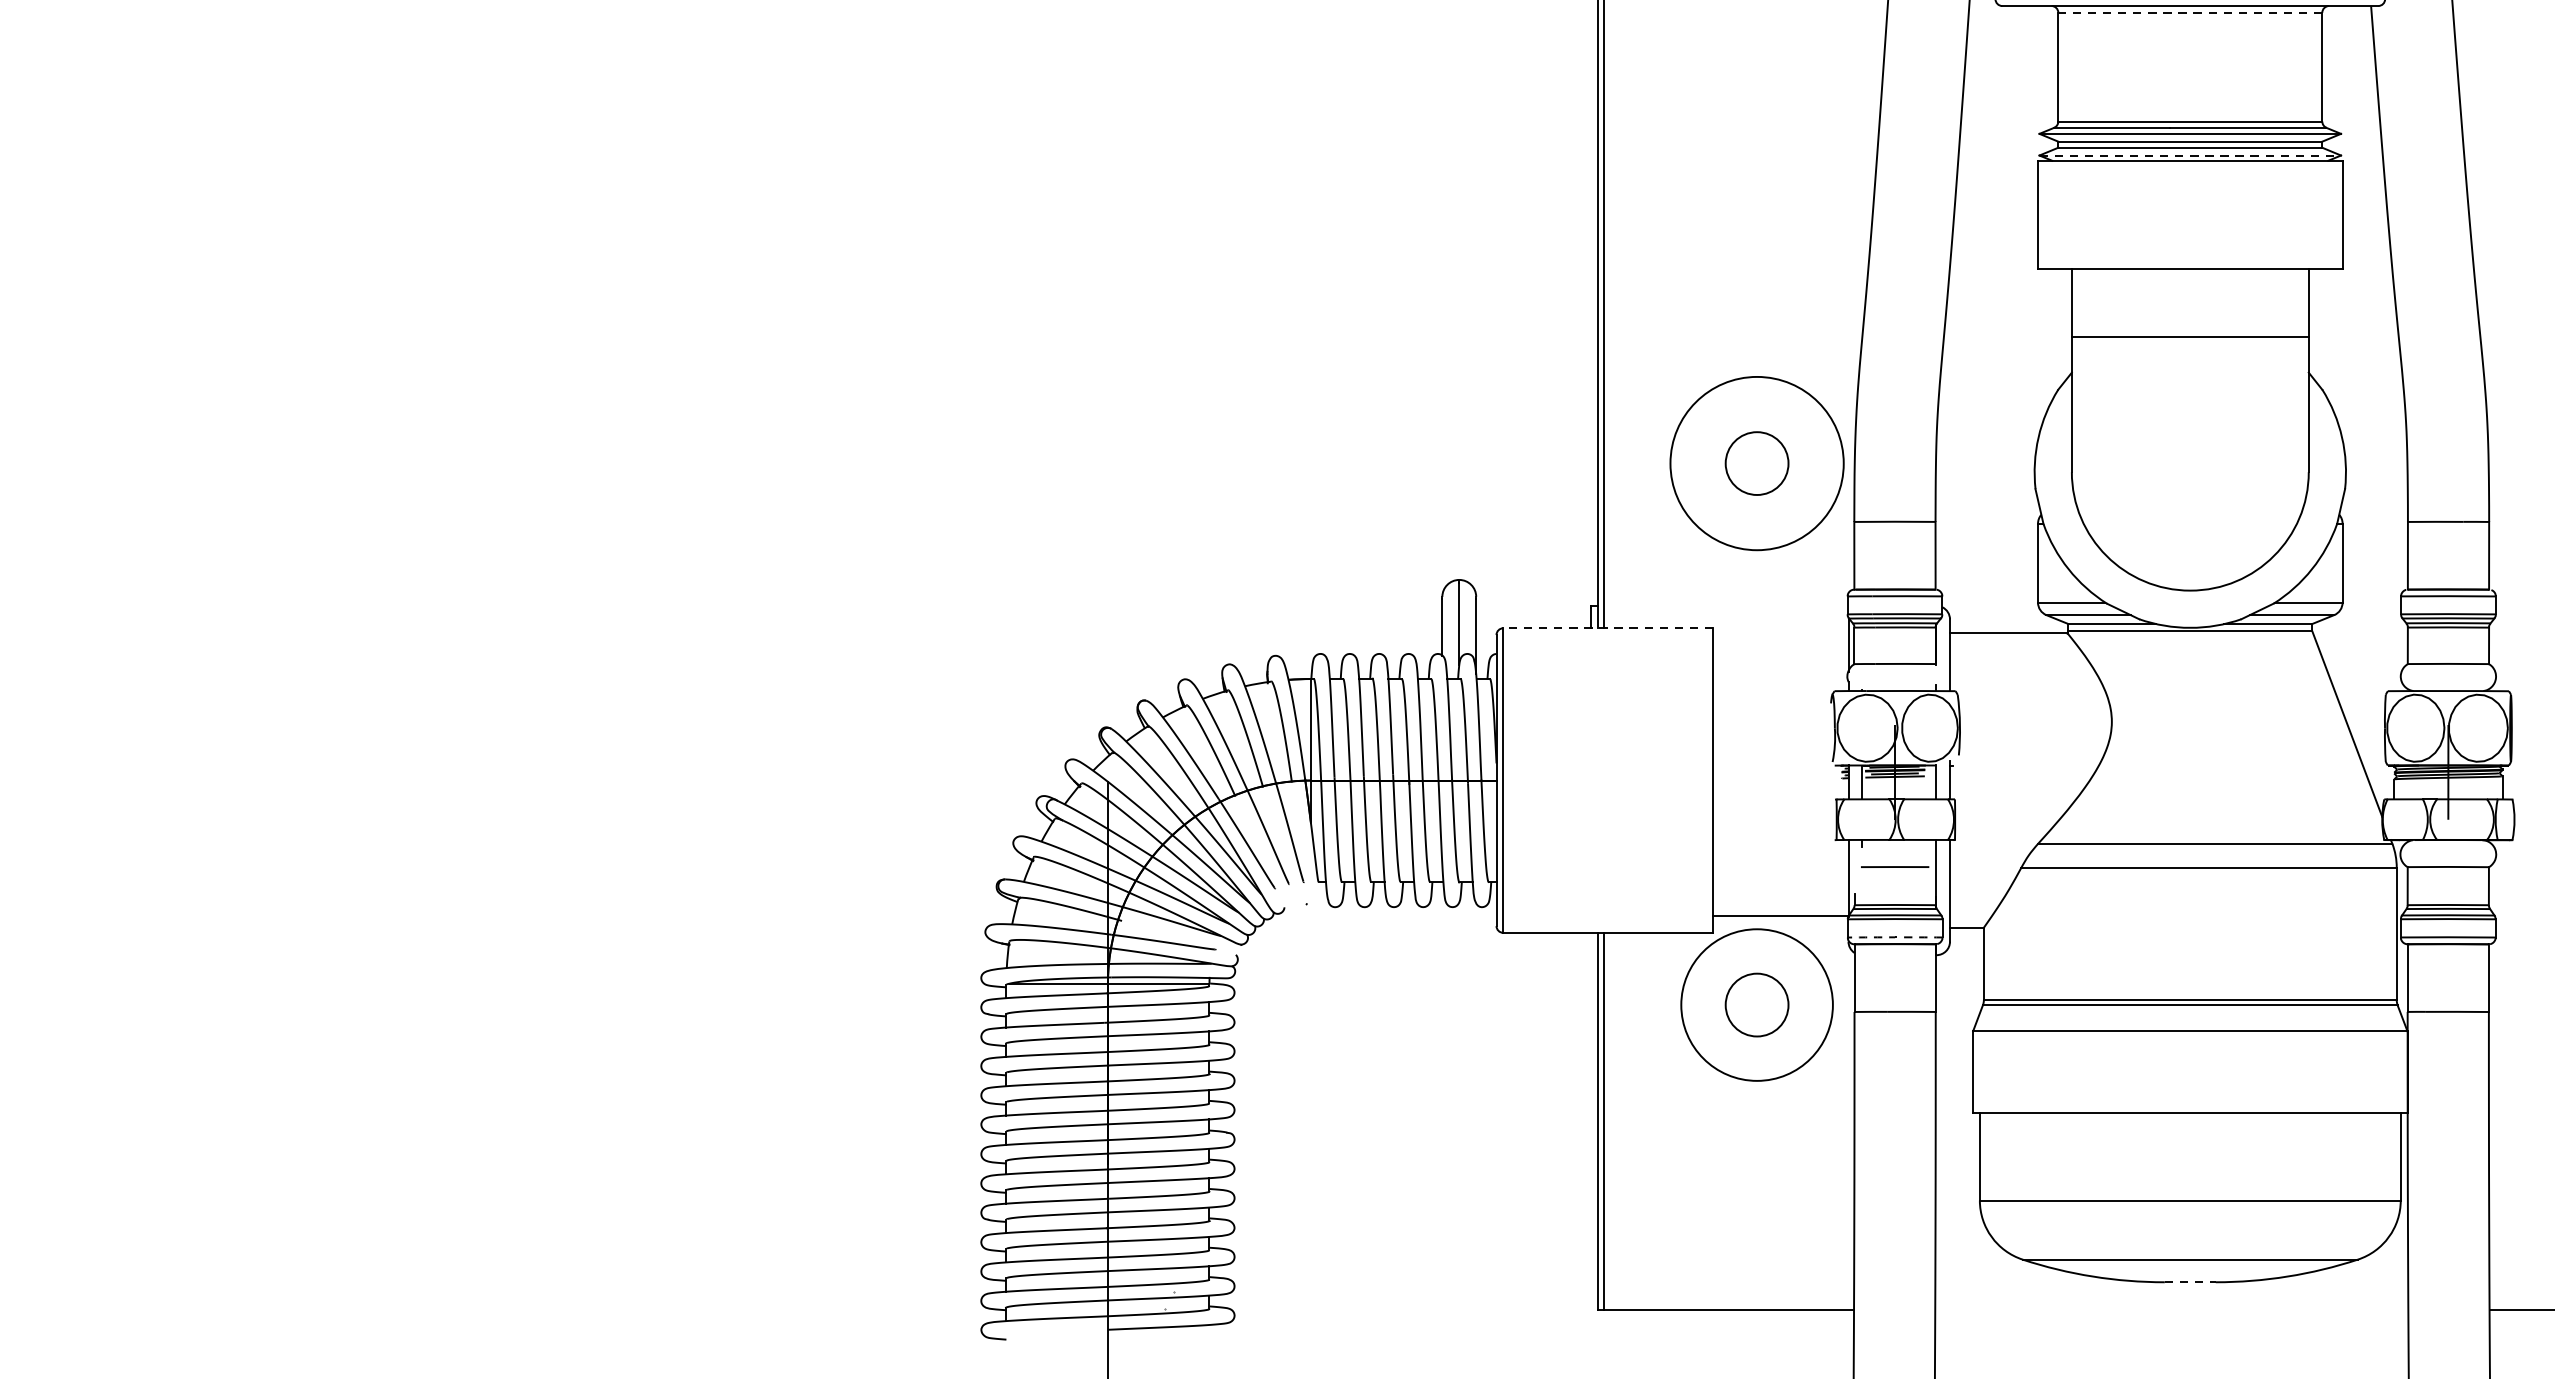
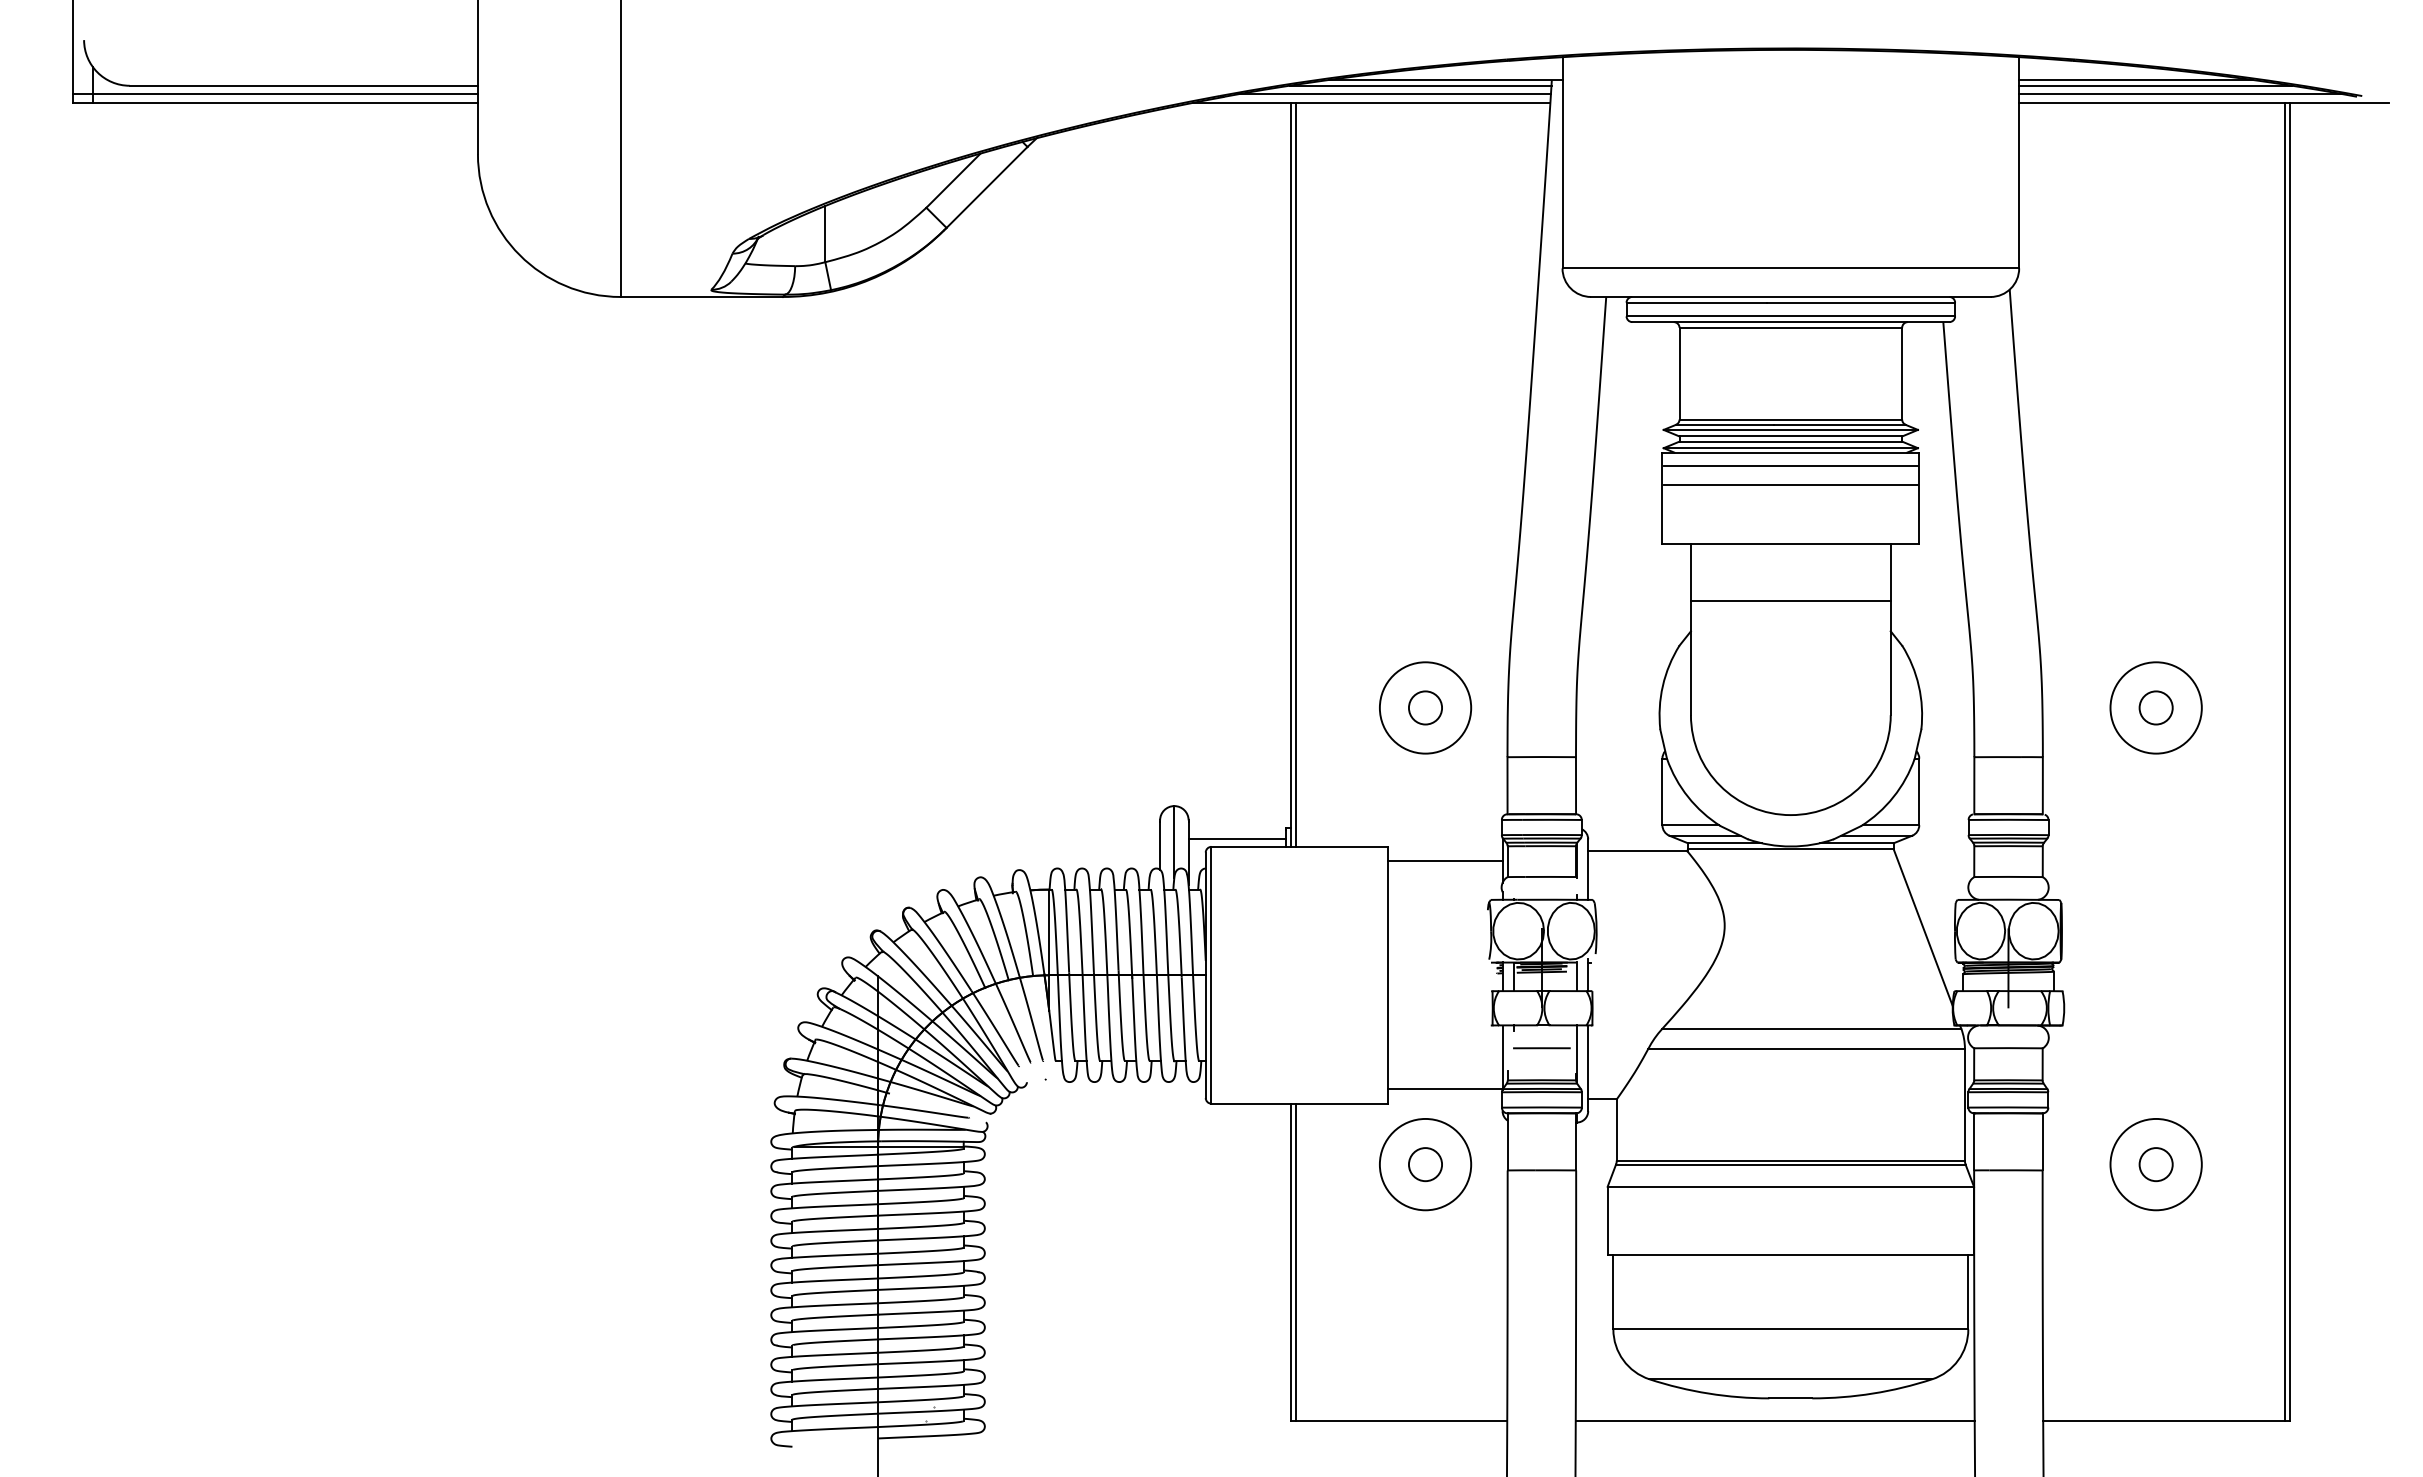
line: (2189, 12) -> (1790, 327), dashed -> solid
line: (2191, 155) -> (1791, 448), dashed -> solid
line: (2189, 177) -> (1790, 466), added
line: (2189, 198) -> (1790, 484), added
circle: (1757, 463) -> (1425, 707), size x0.62
circle: (1757, 463) -> (1425, 707), size x0.62
line: (1532, 619) -> (1236, 839), added
line: (1607, 627) -> (1299, 846), dashed -> solid
line: (1780, 645) -> (1445, 861), added
arc: (1894, 937) -> (1541, 1107), dashed -> solid
circle: (1757, 1004) -> (1425, 1164), size x0.62
circle: (1757, 1004) -> (1425, 1164), size x0.71
line: (2191, 1282) -> (1791, 1398), dashed -> solid
line: (2170, 1309) -> (1774, 1421), added

